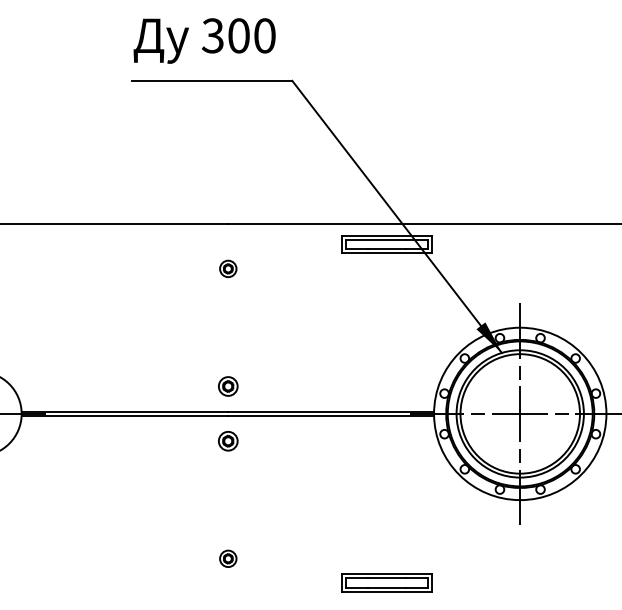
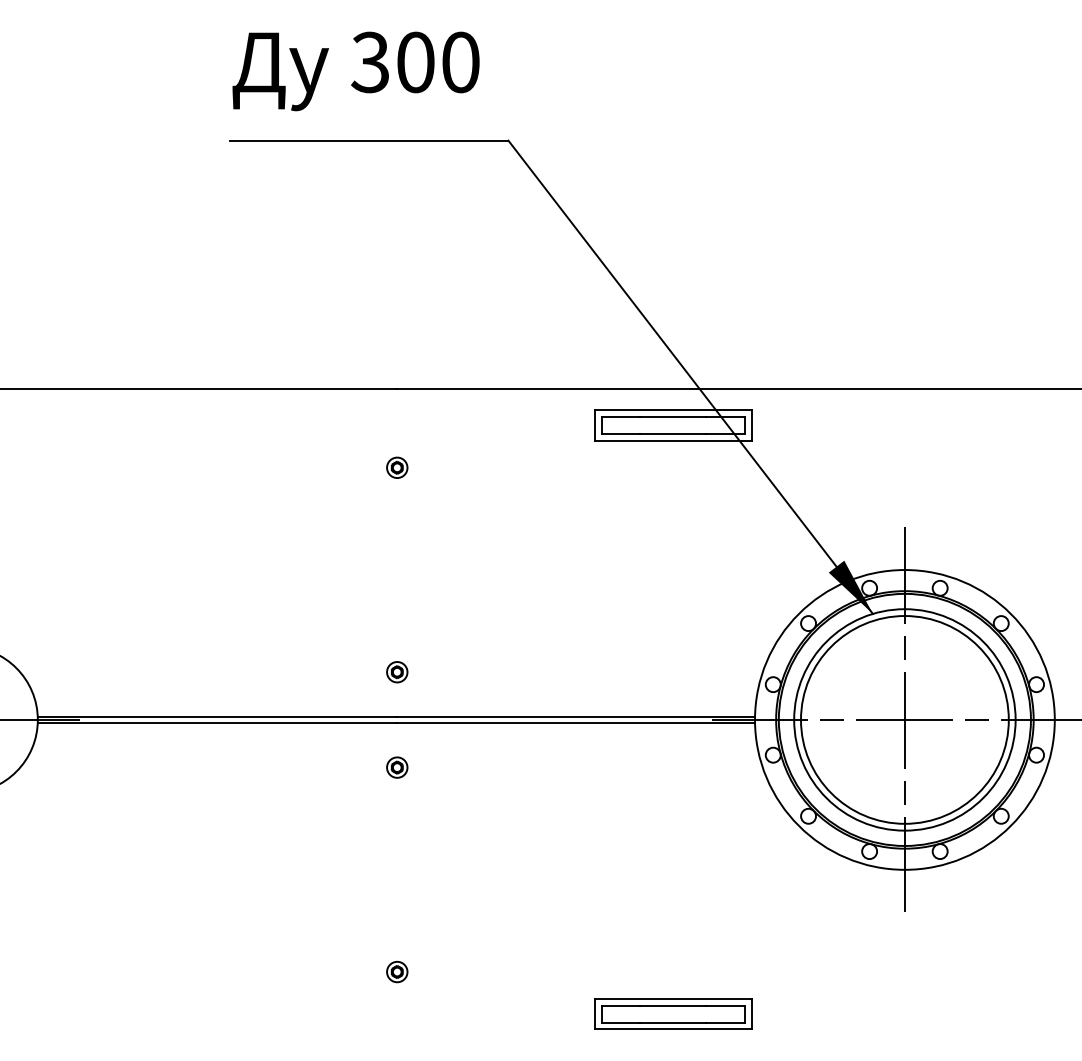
part: (228, 268) -> (397, 467), size x0.71
part: (228, 386) -> (397, 672), size x0.62
part: (228, 441) -> (397, 767), size x0.62
part: (228, 558) -> (397, 971), size x0.71

